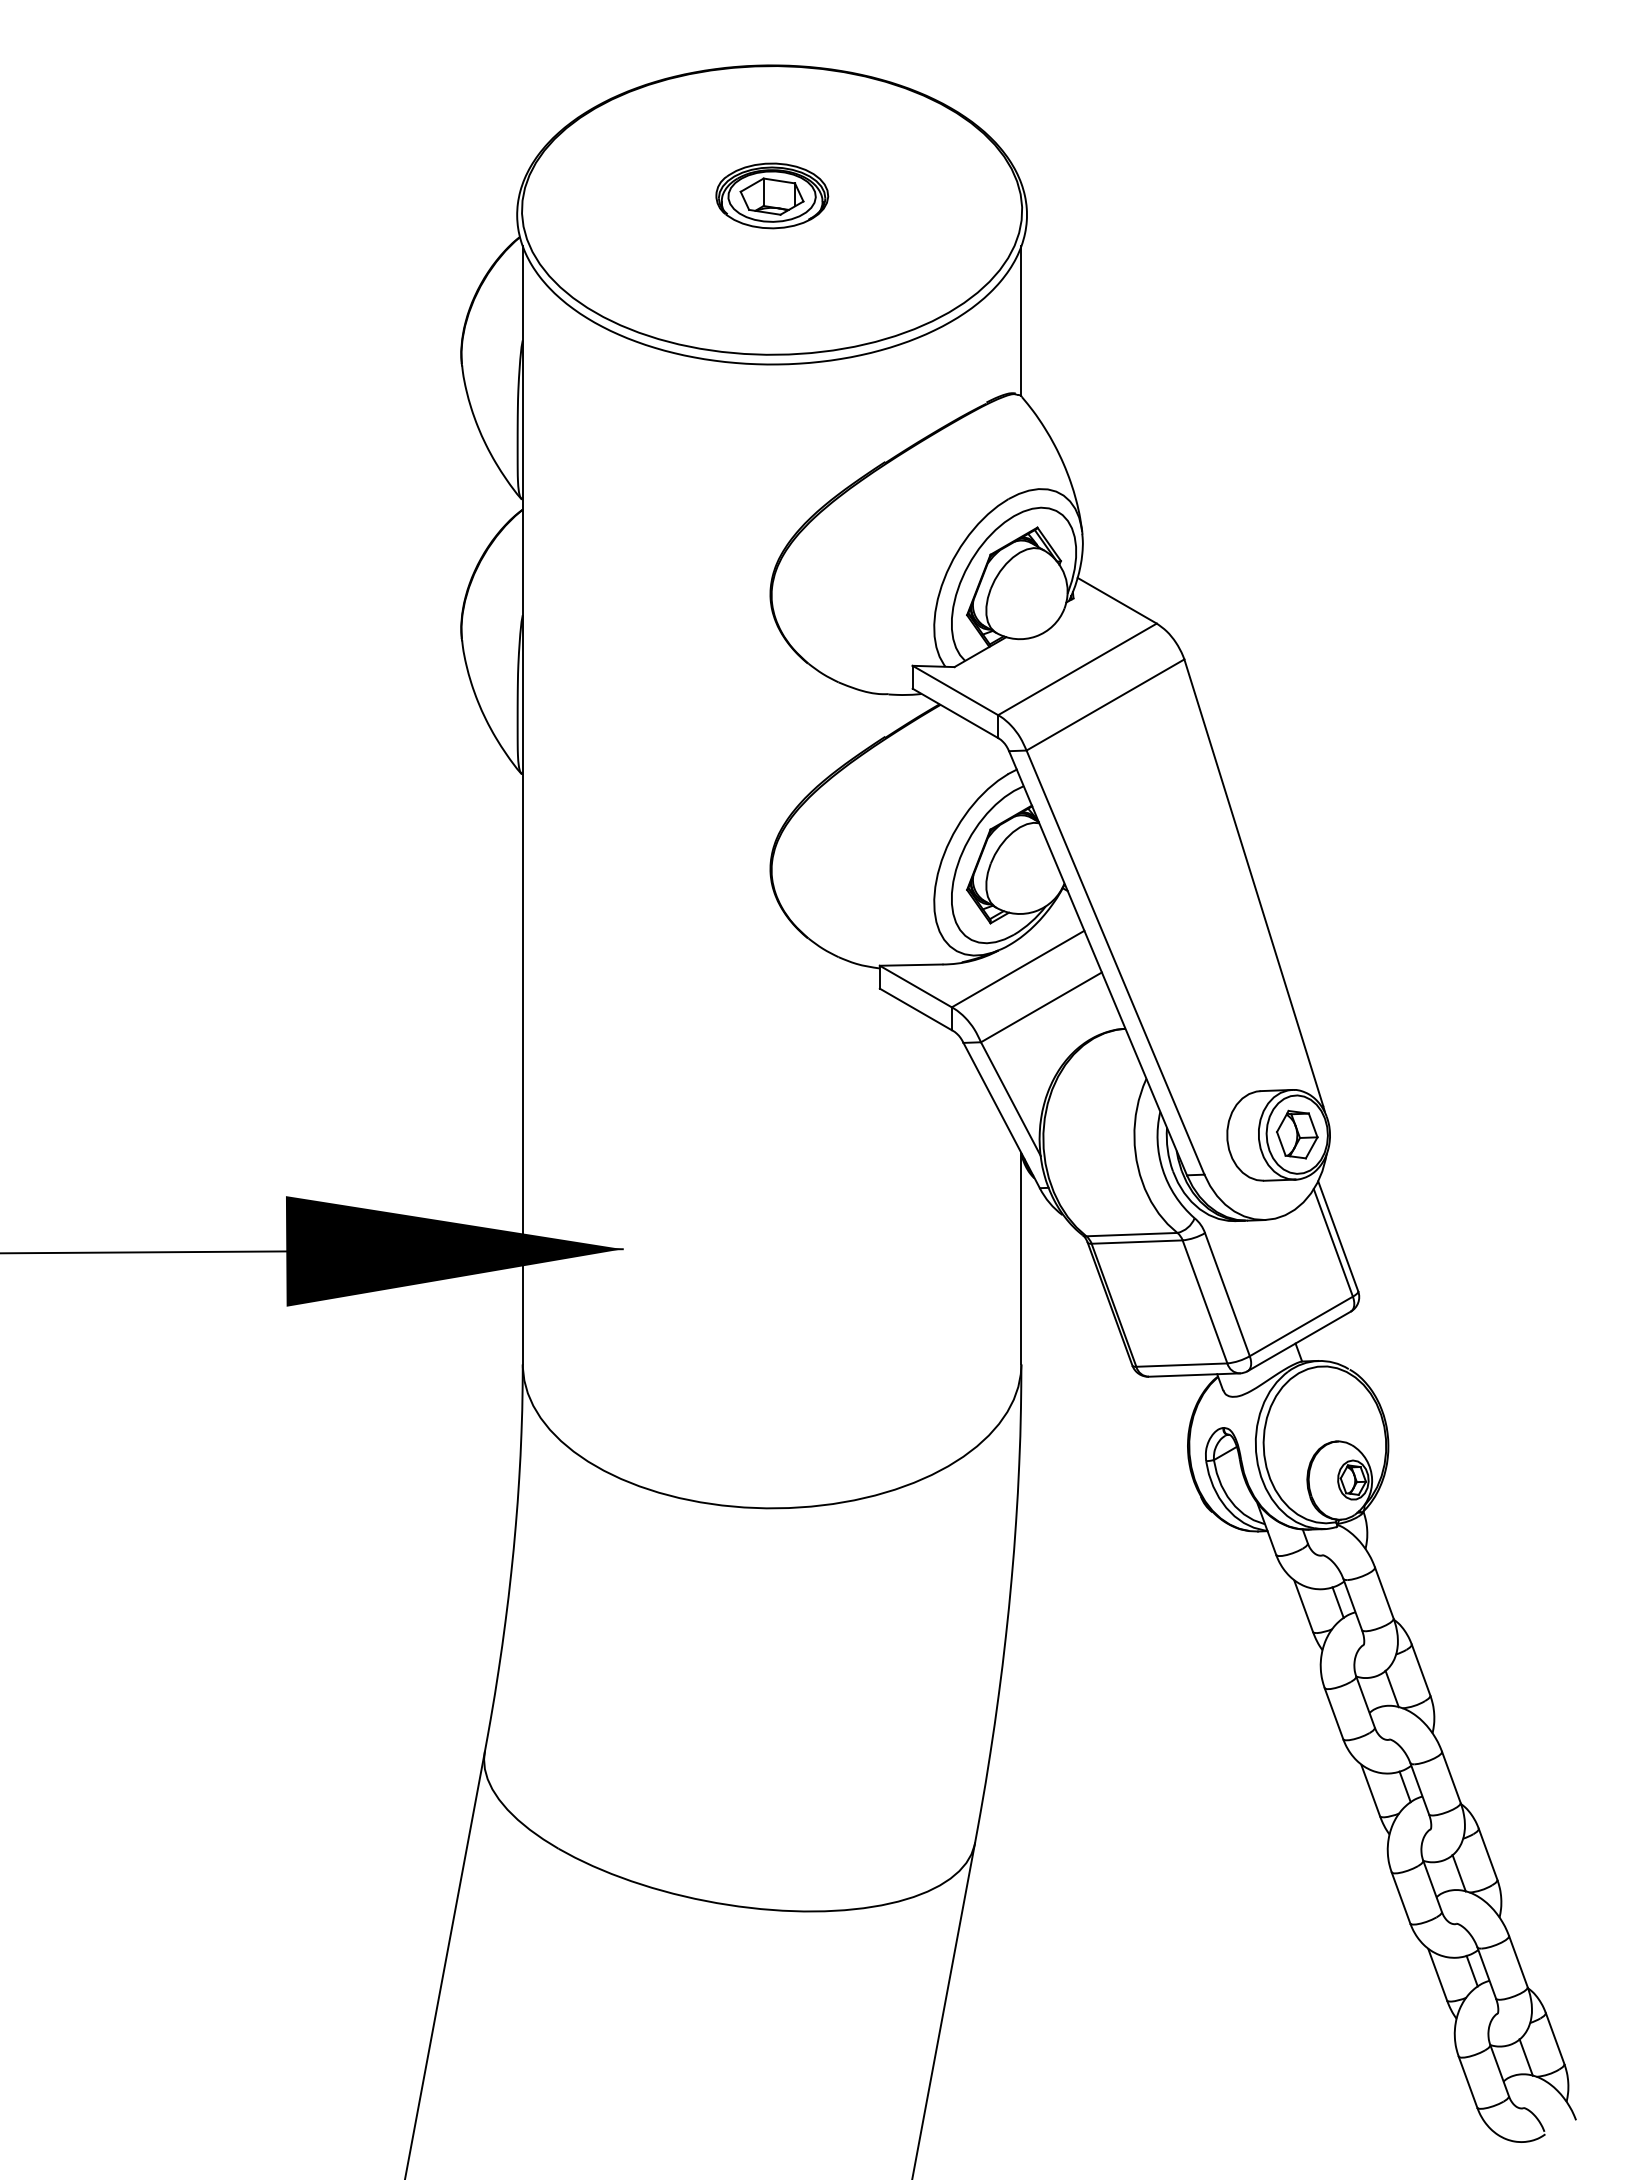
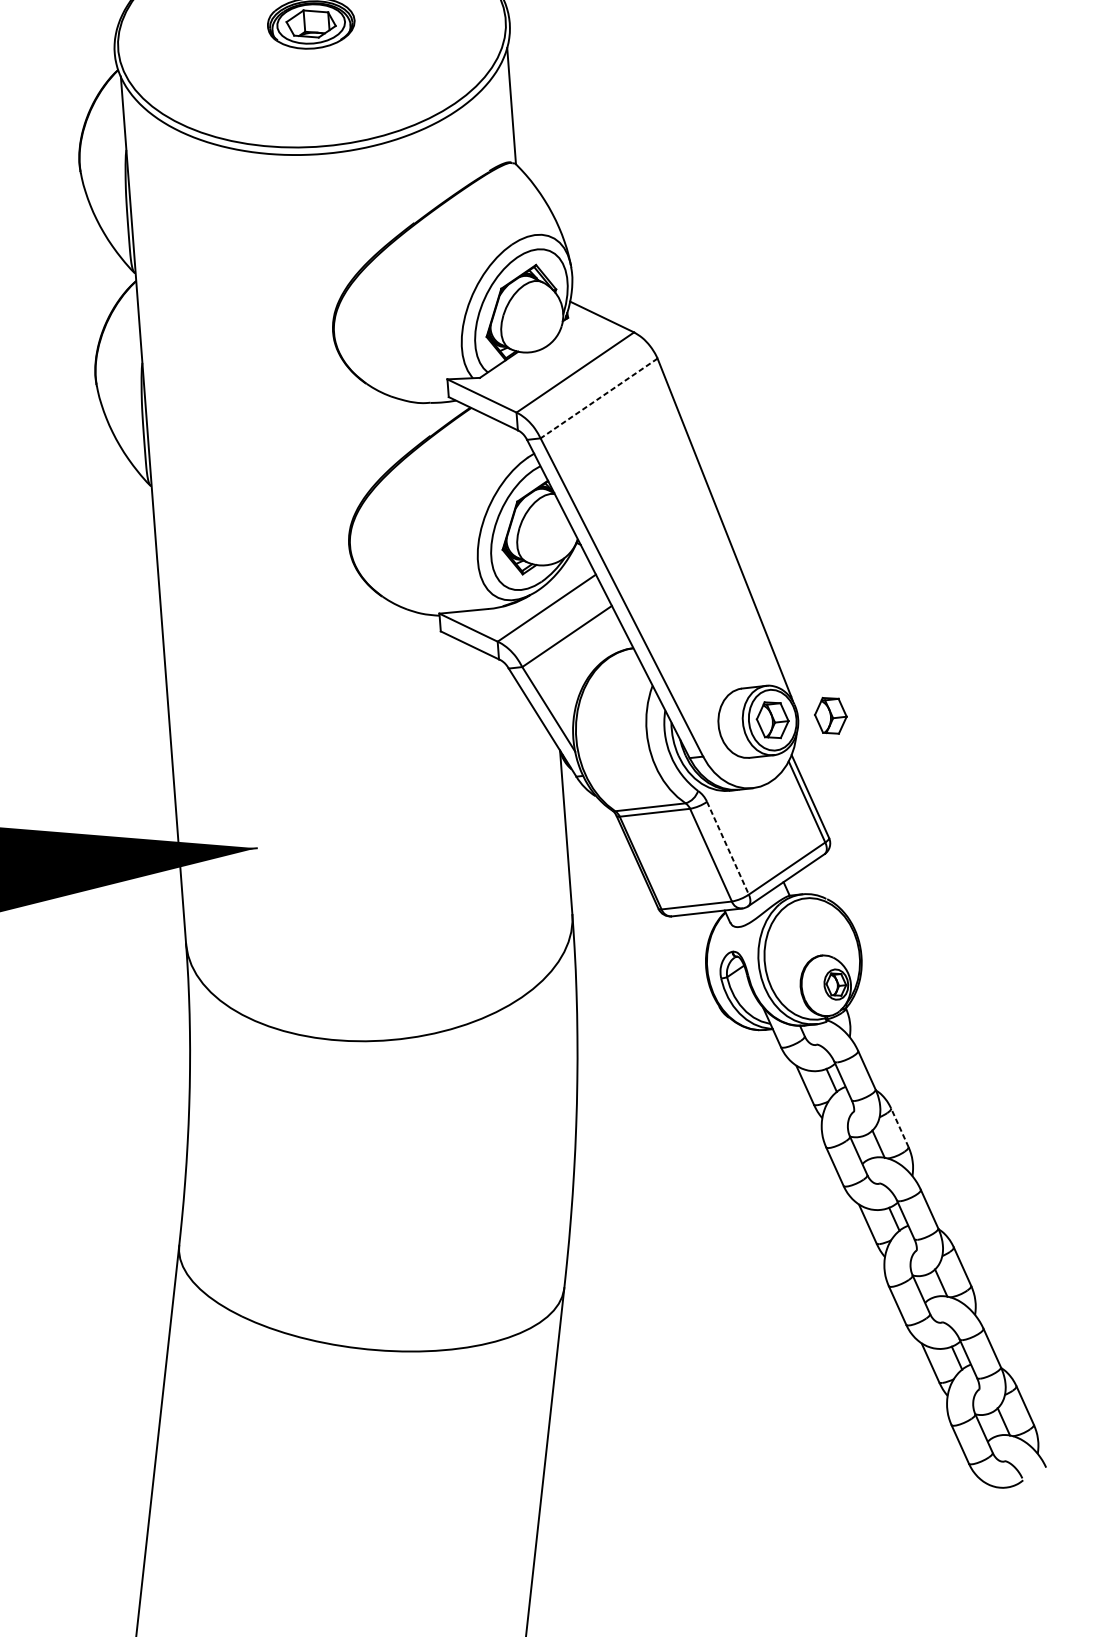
line: (1105, 705) -> (599, 398), solid -> dashed
part: (1372, 1134) -> (831, 715), added
line: (1227, 1295) -> (728, 848), solid -> dashed
line: (1420, 1669) -> (899, 1127), solid -> dashed

